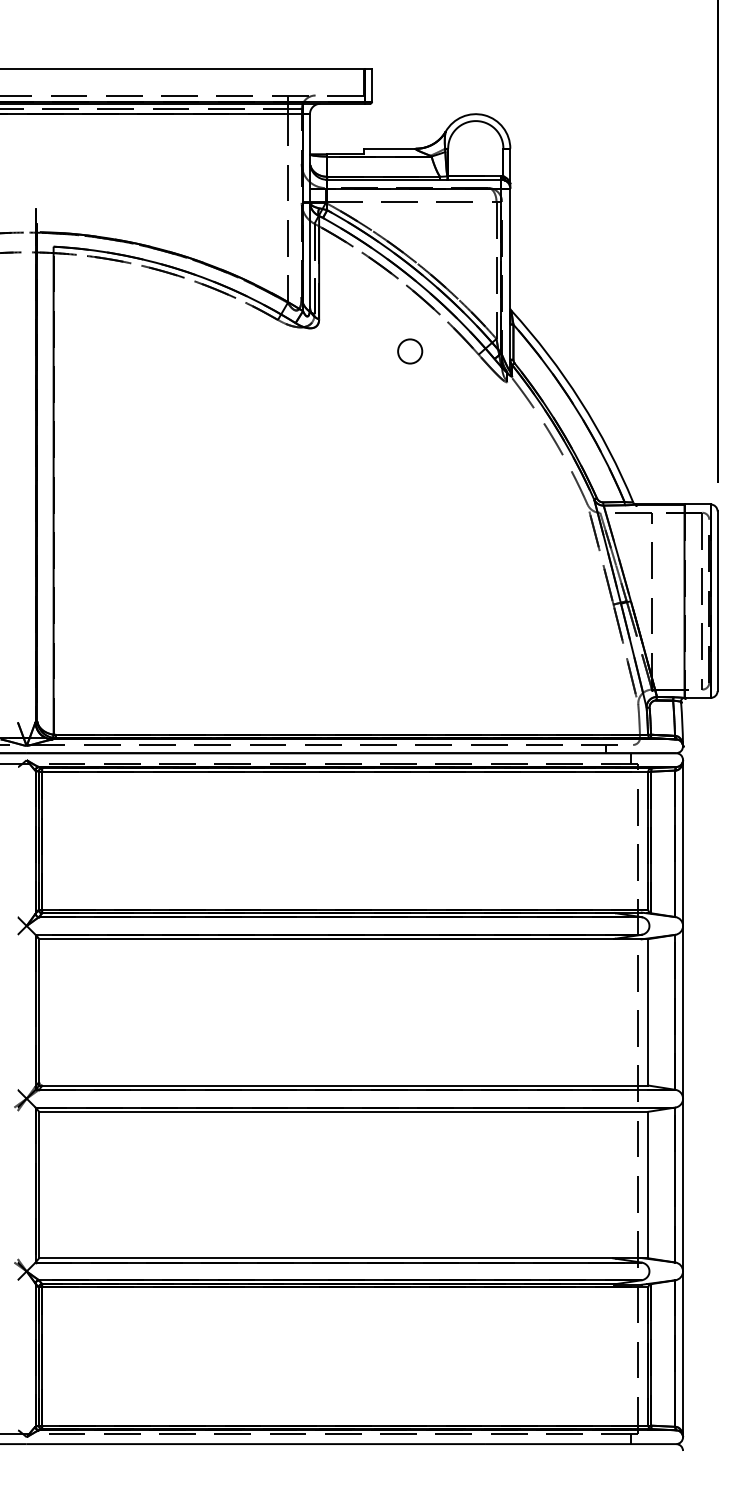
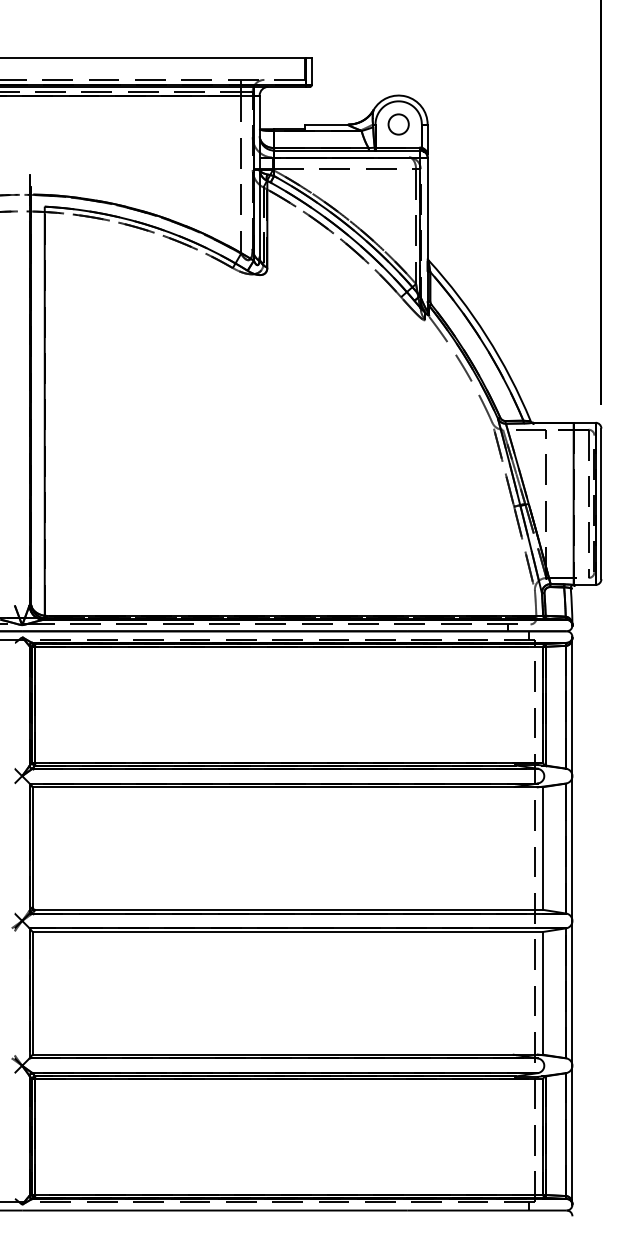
circle: (409, 351) -> (398, 124), moved

